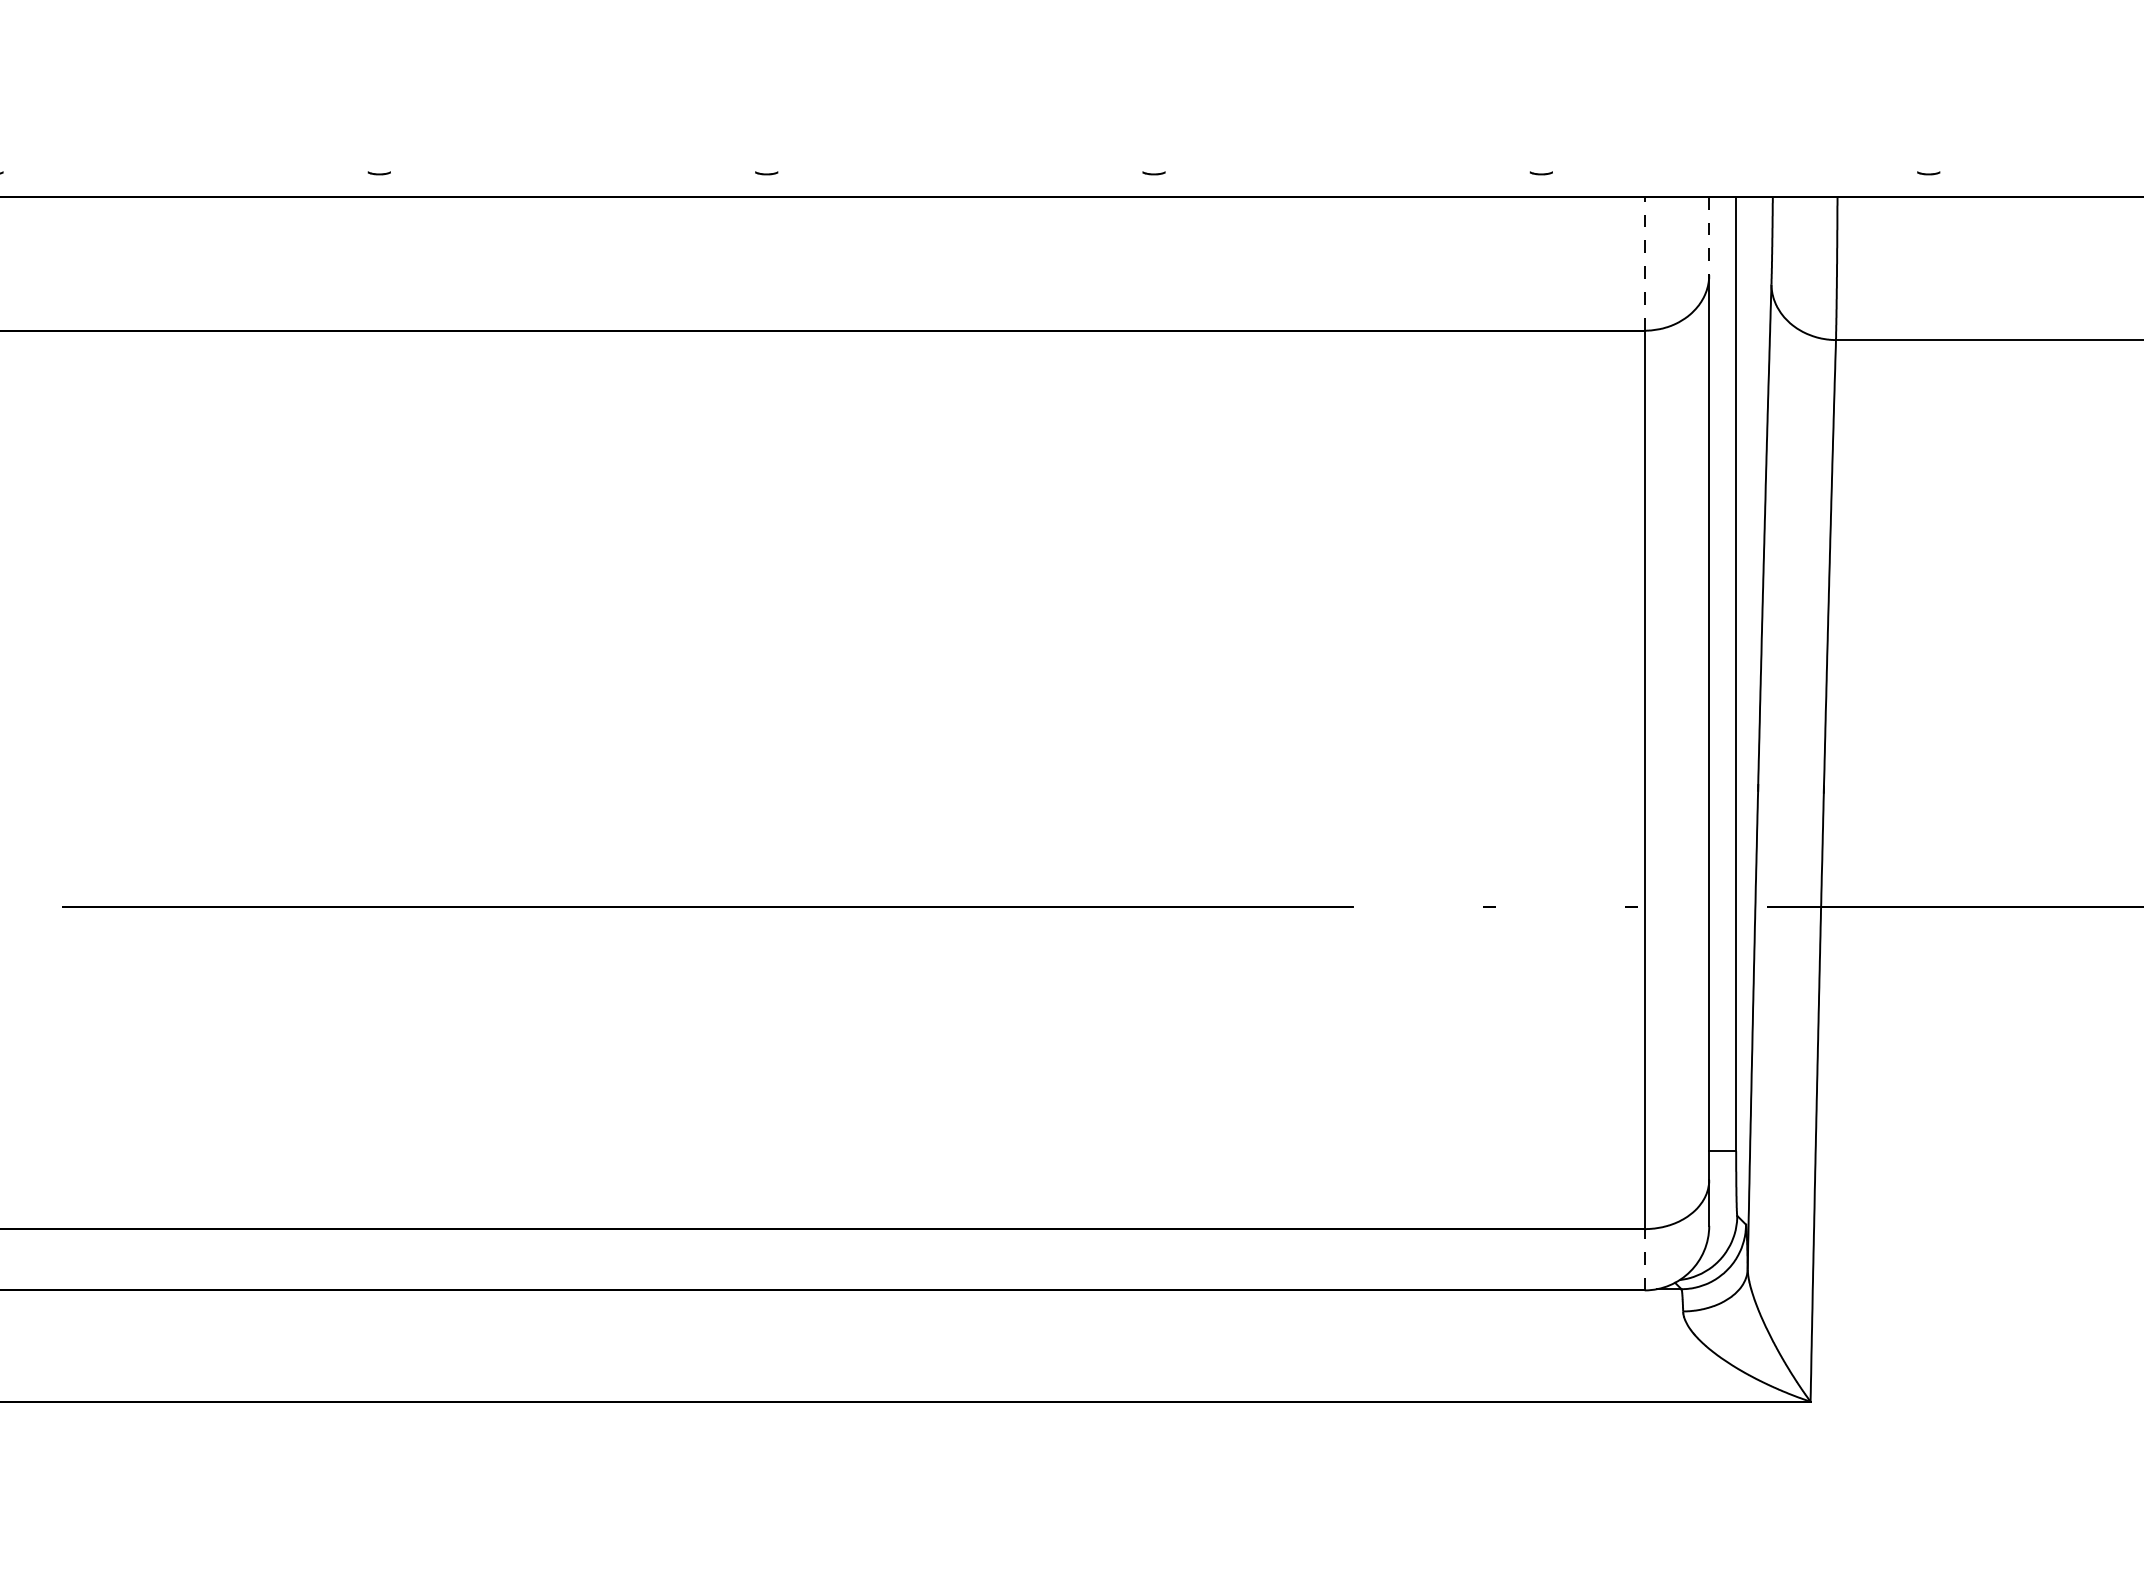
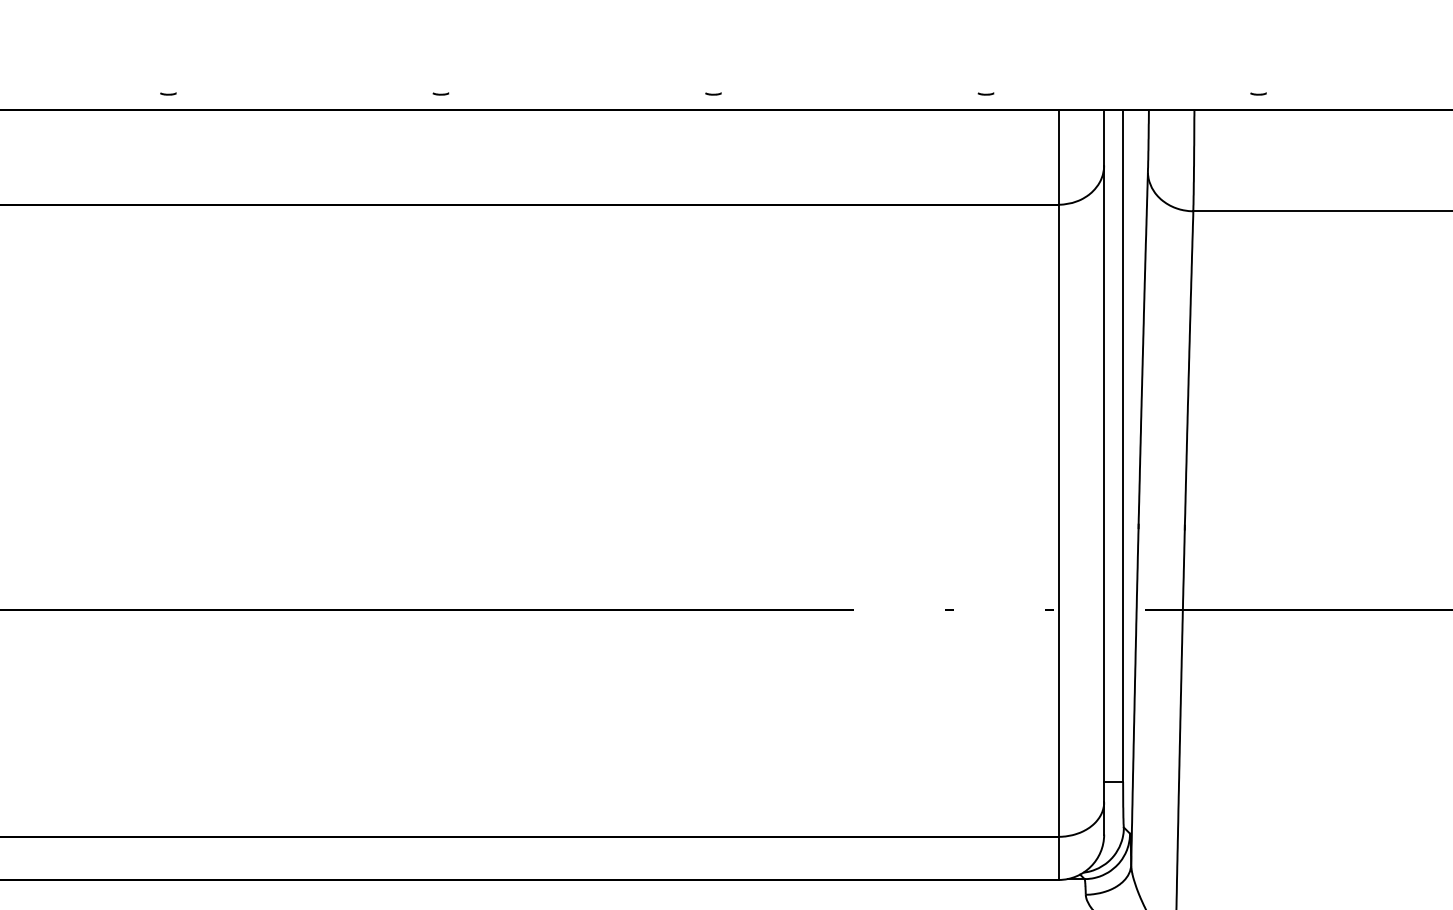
line: (1709, 236) -> (1104, 138), dashed -> solid
line: (1644, 263) -> (1058, 157), dashed -> solid
line: (1644, 1259) -> (1058, 858), dashed -> solid

